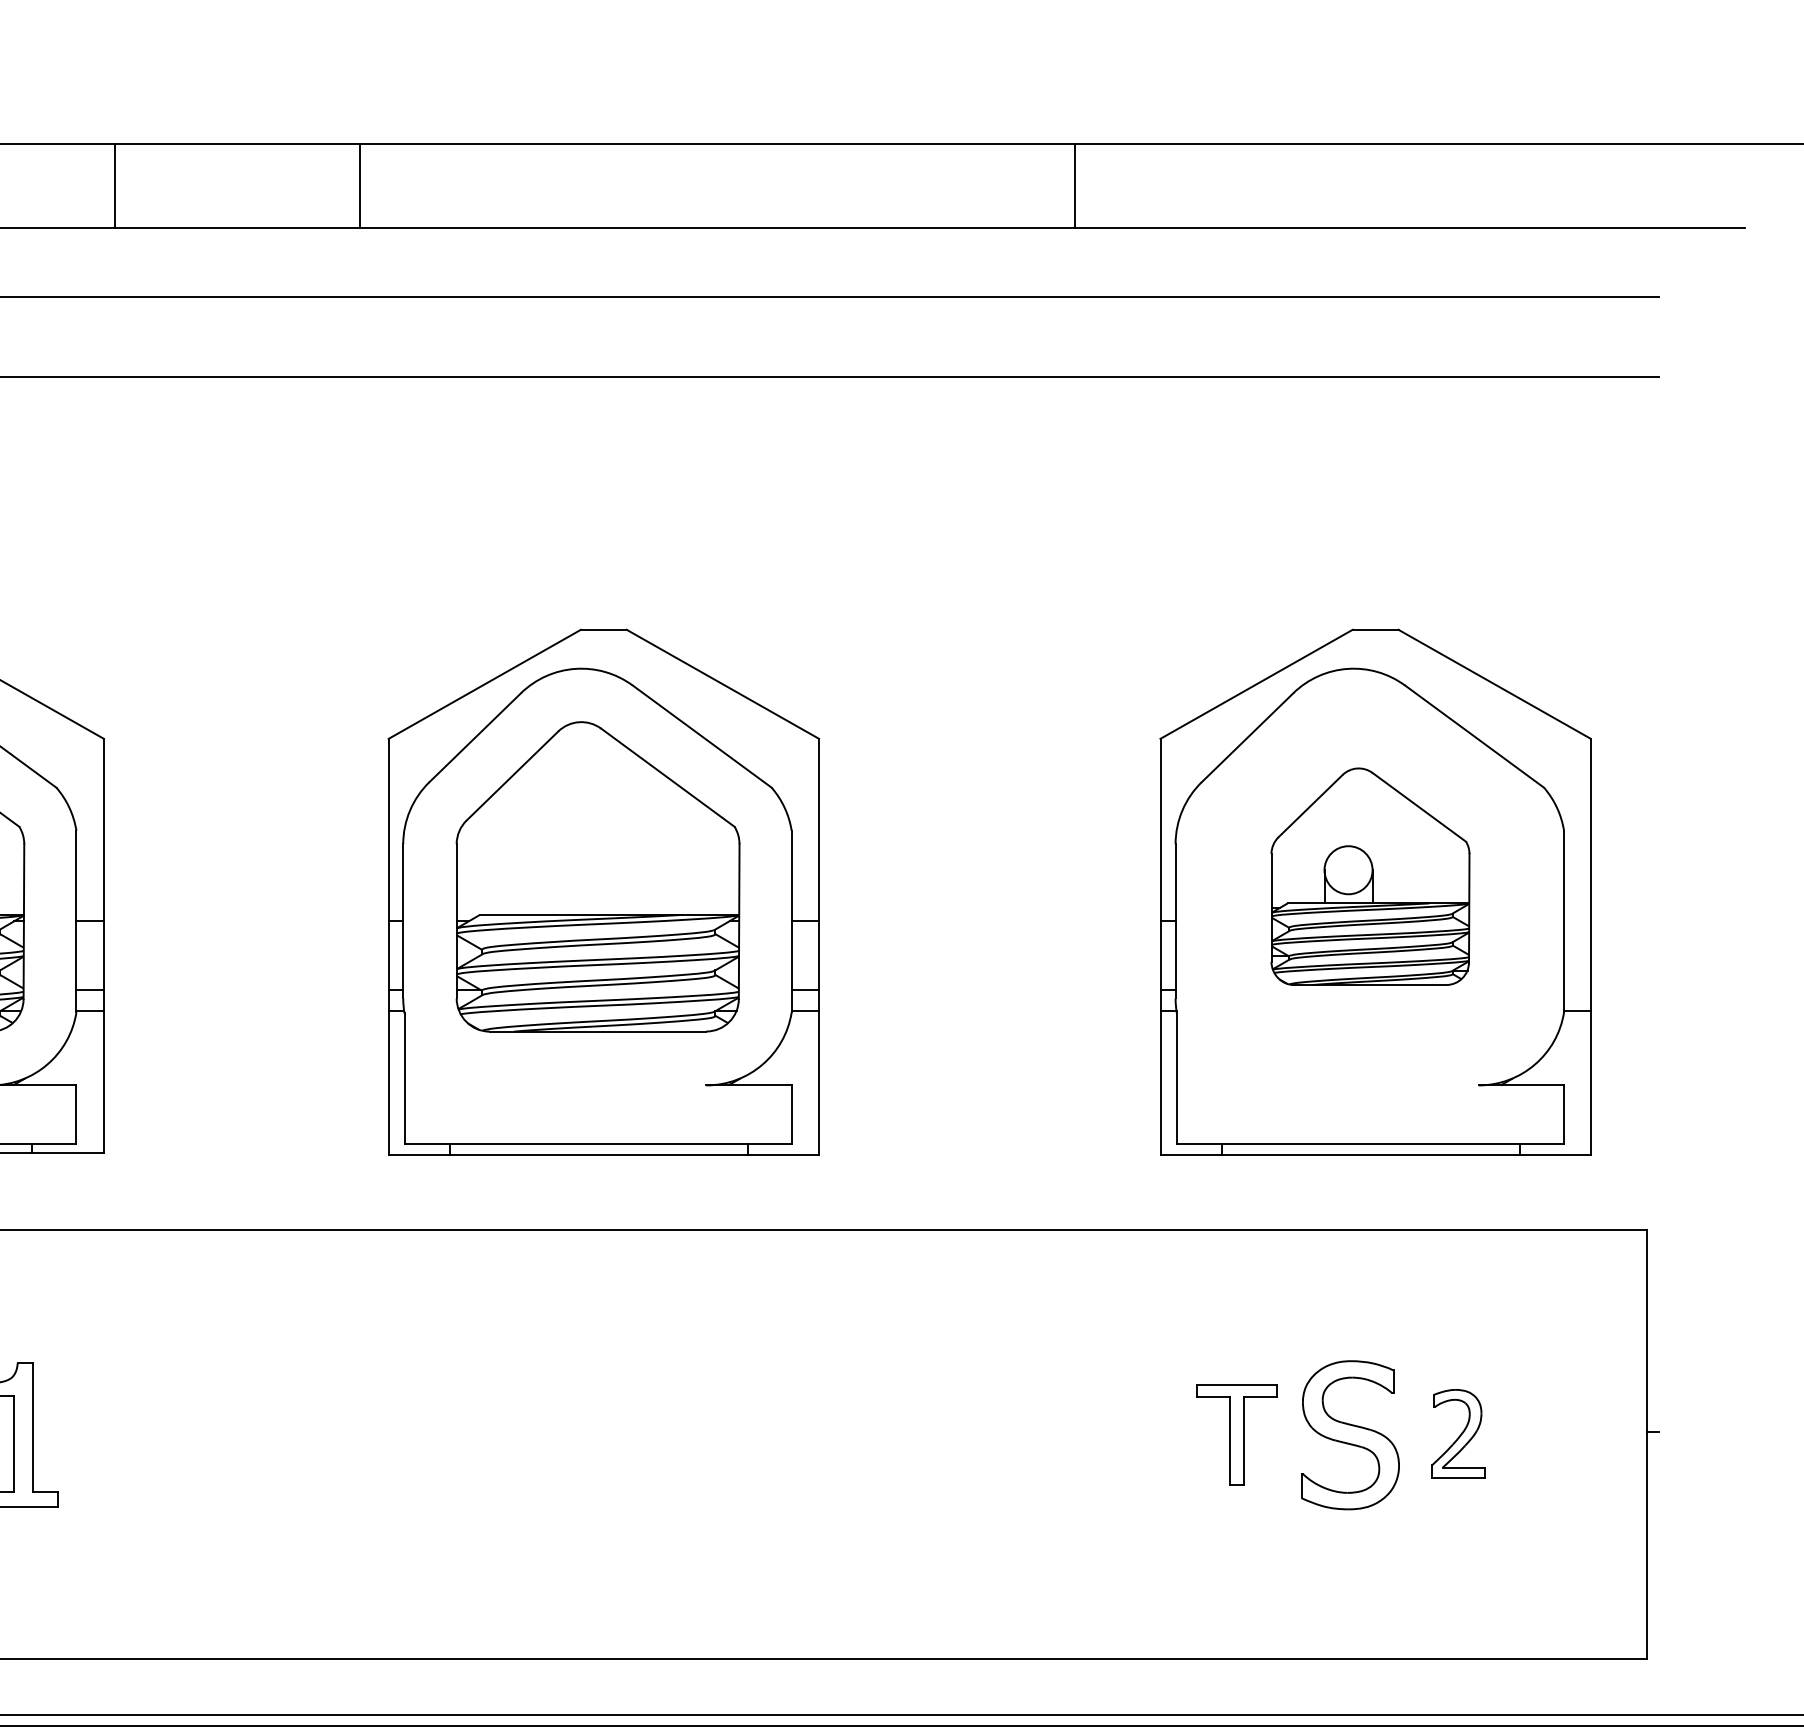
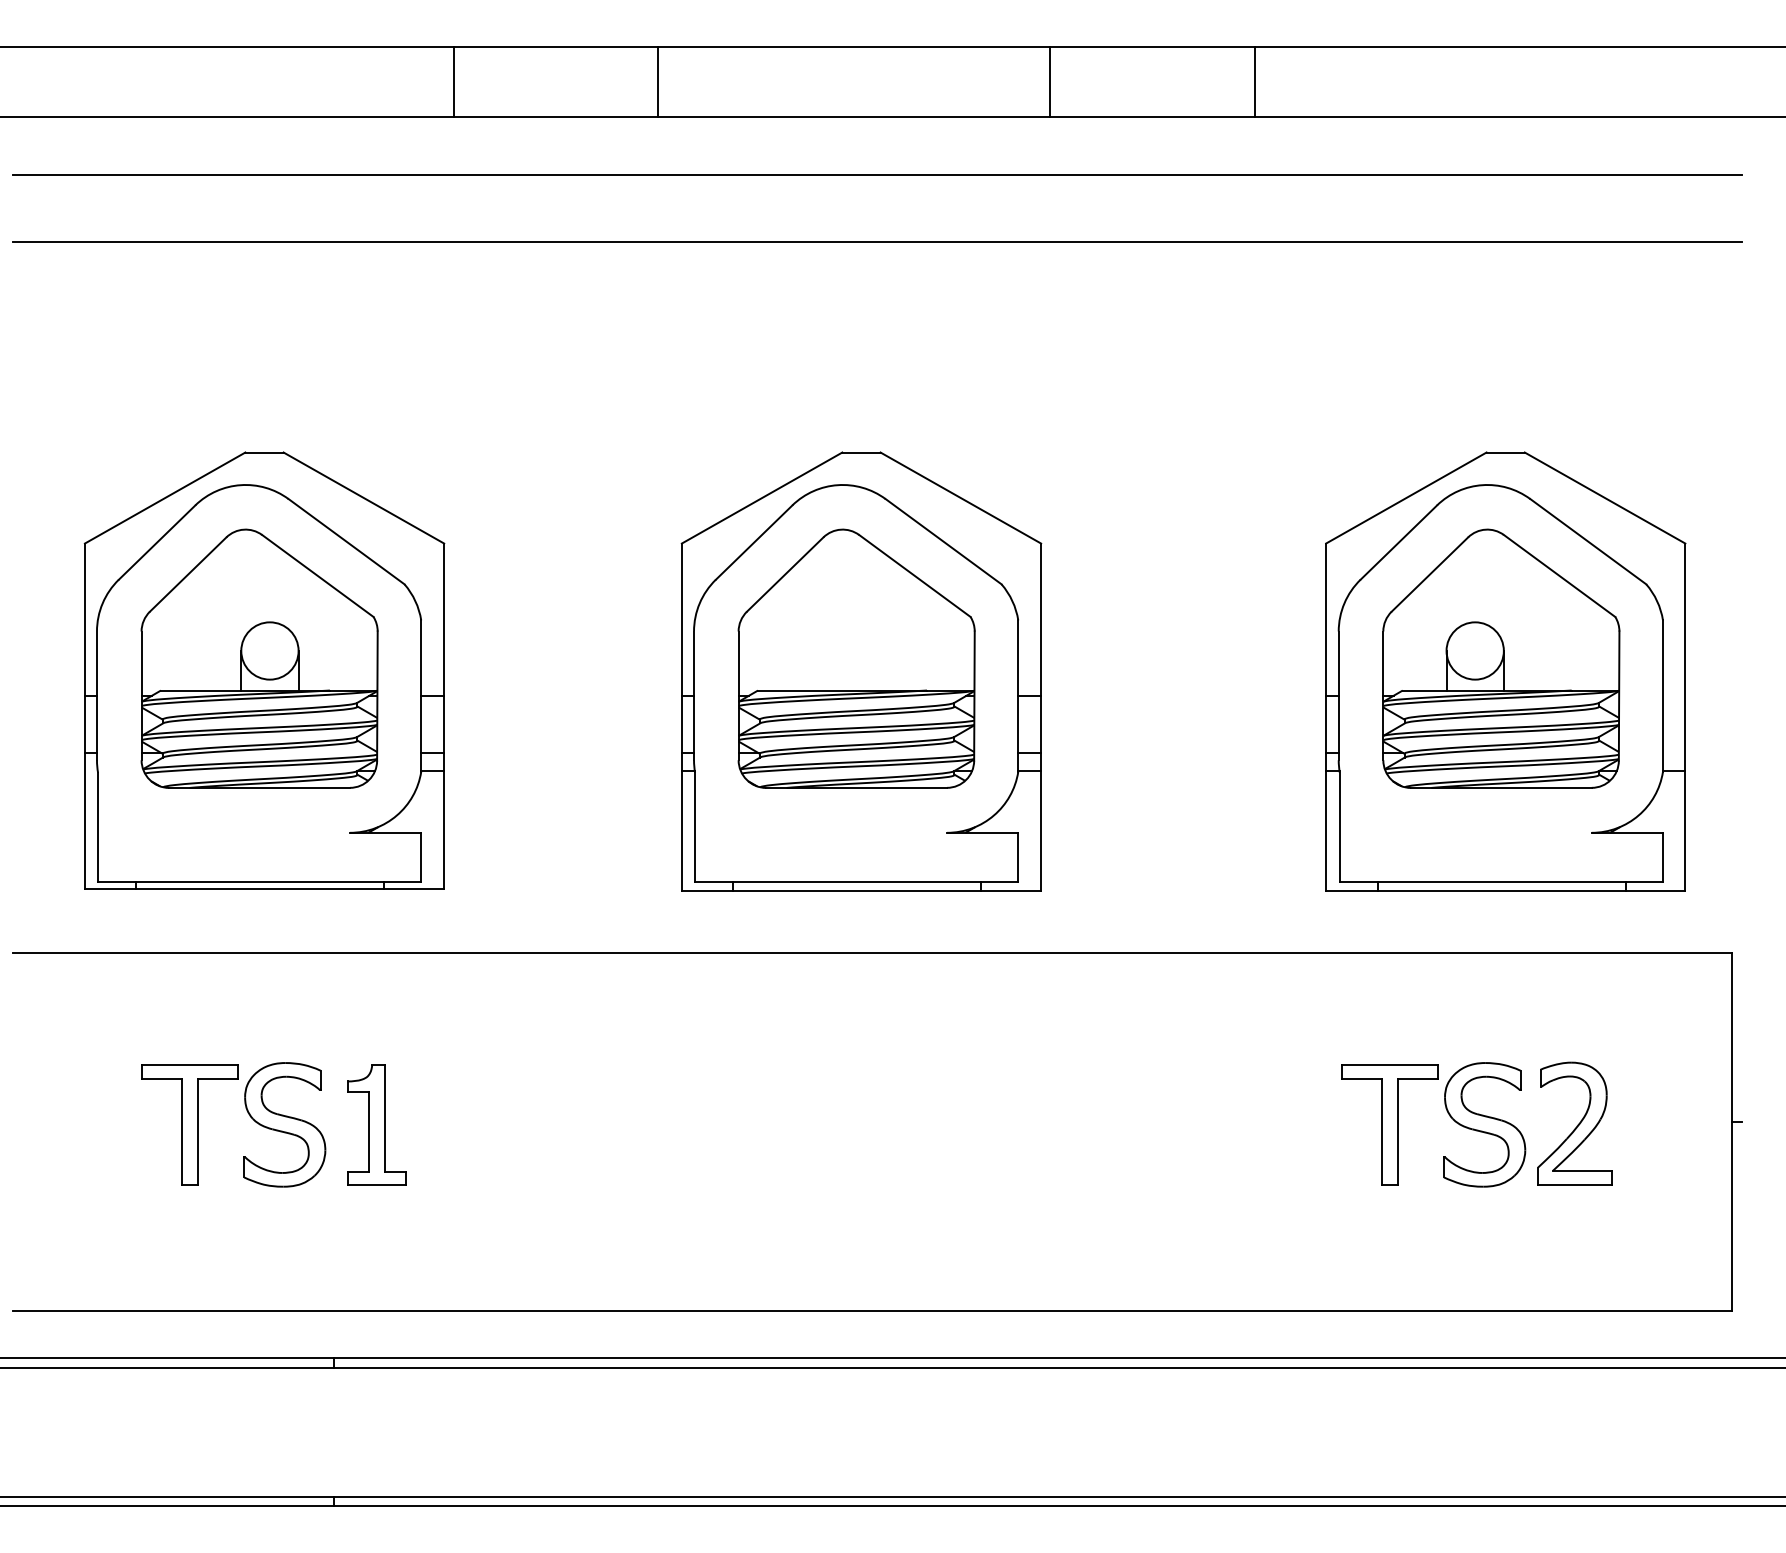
line: (830, 185) -> (1050, 81), added
part: (1370, 876) -> (1501, 658), size x1.43
part: (1458, 1433) -> (1574, 1123), size x1.67
part: (1236, 1434) -> (1389, 1124), size x1.43

